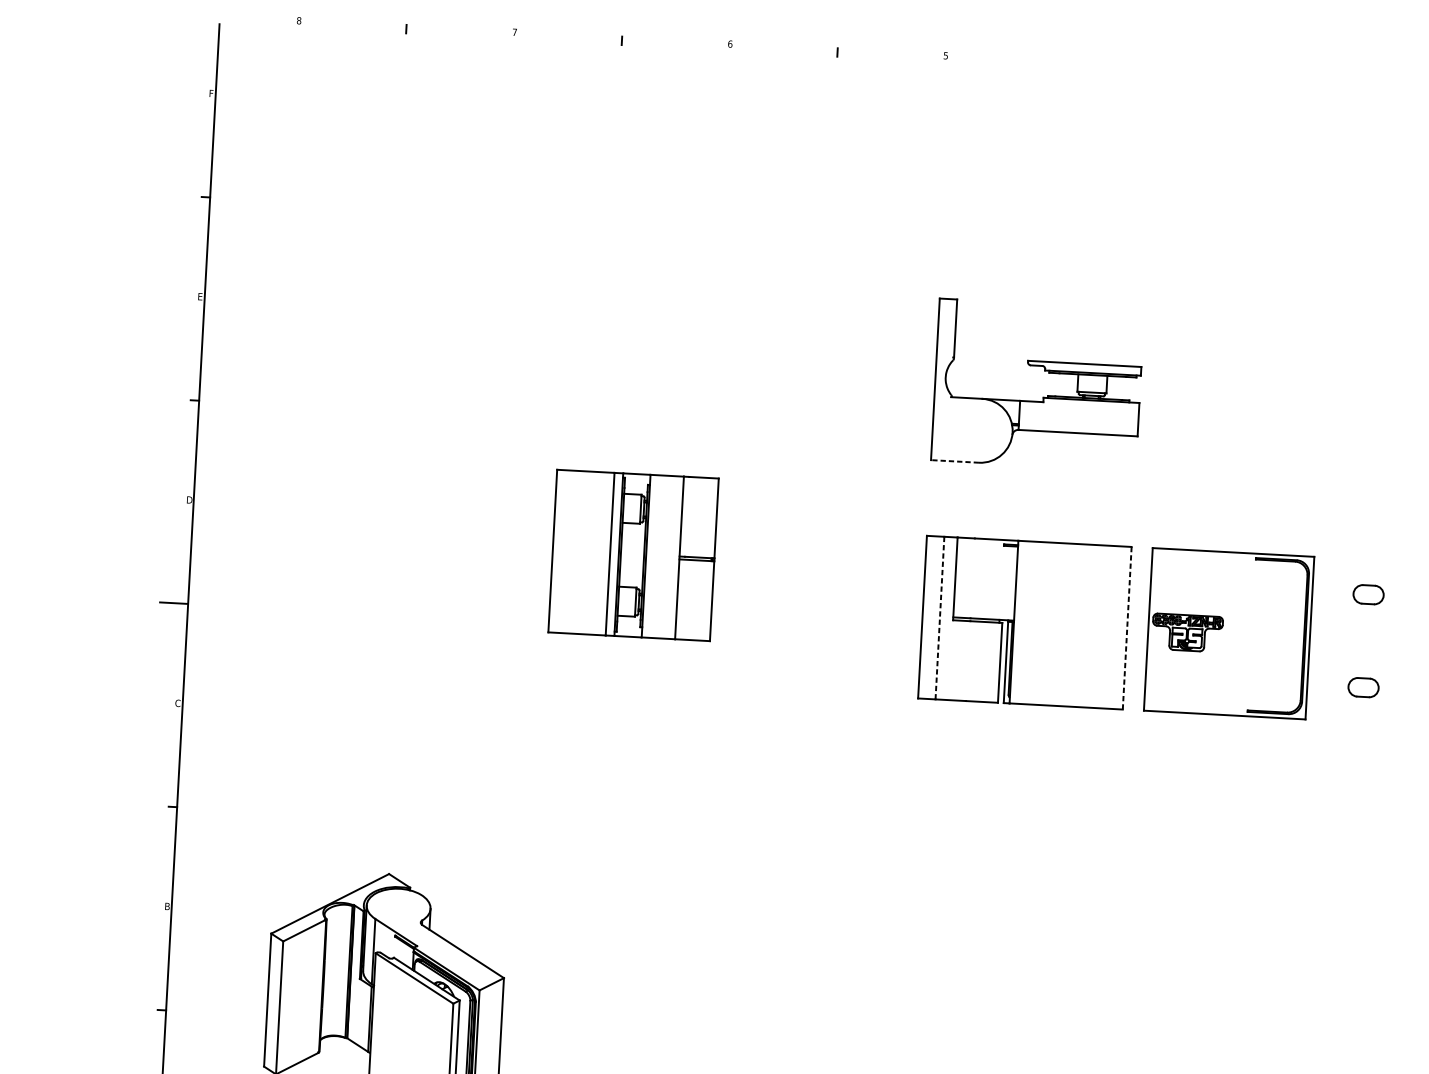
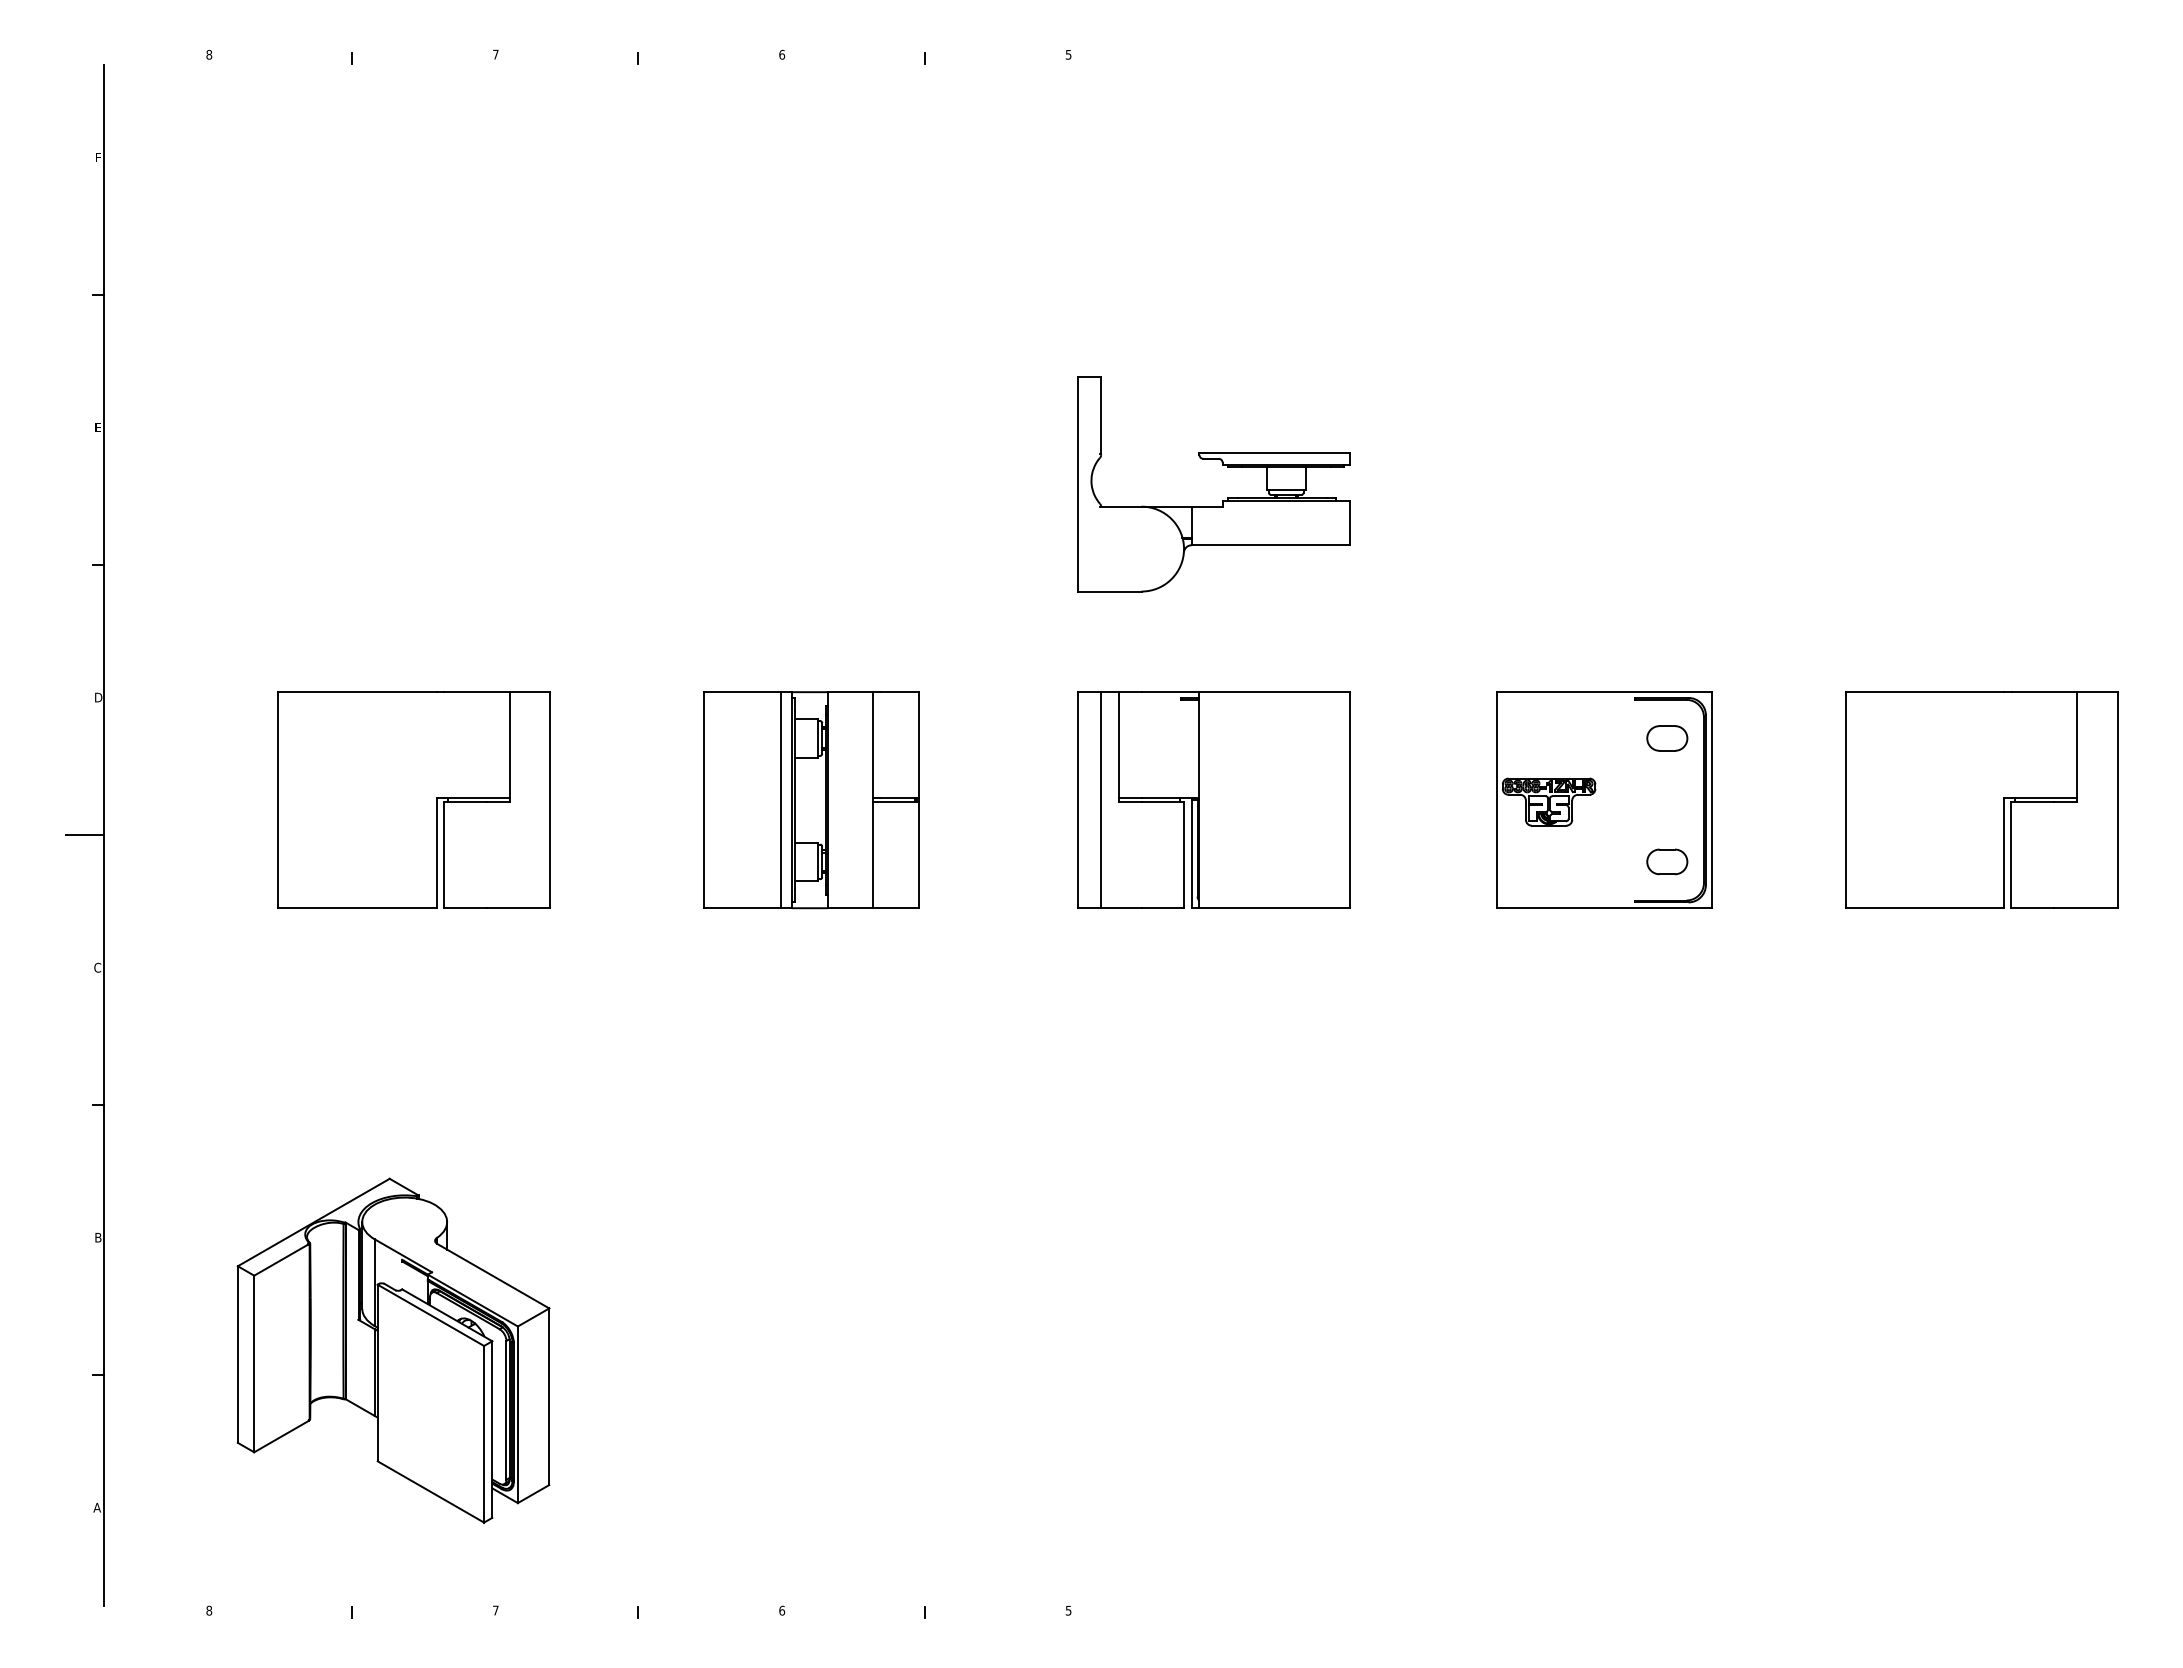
line: (954, 461) -> (1109, 591), dashed -> solid
part: (633, 555) -> (811, 800), moved
part: (422, 589) -> (413, 799), added
line: (940, 618) -> (1101, 800), dashed -> solid
line: (1126, 627) -> (1349, 799), dashed -> solid
part: (1229, 633) -> (1604, 799), moved

